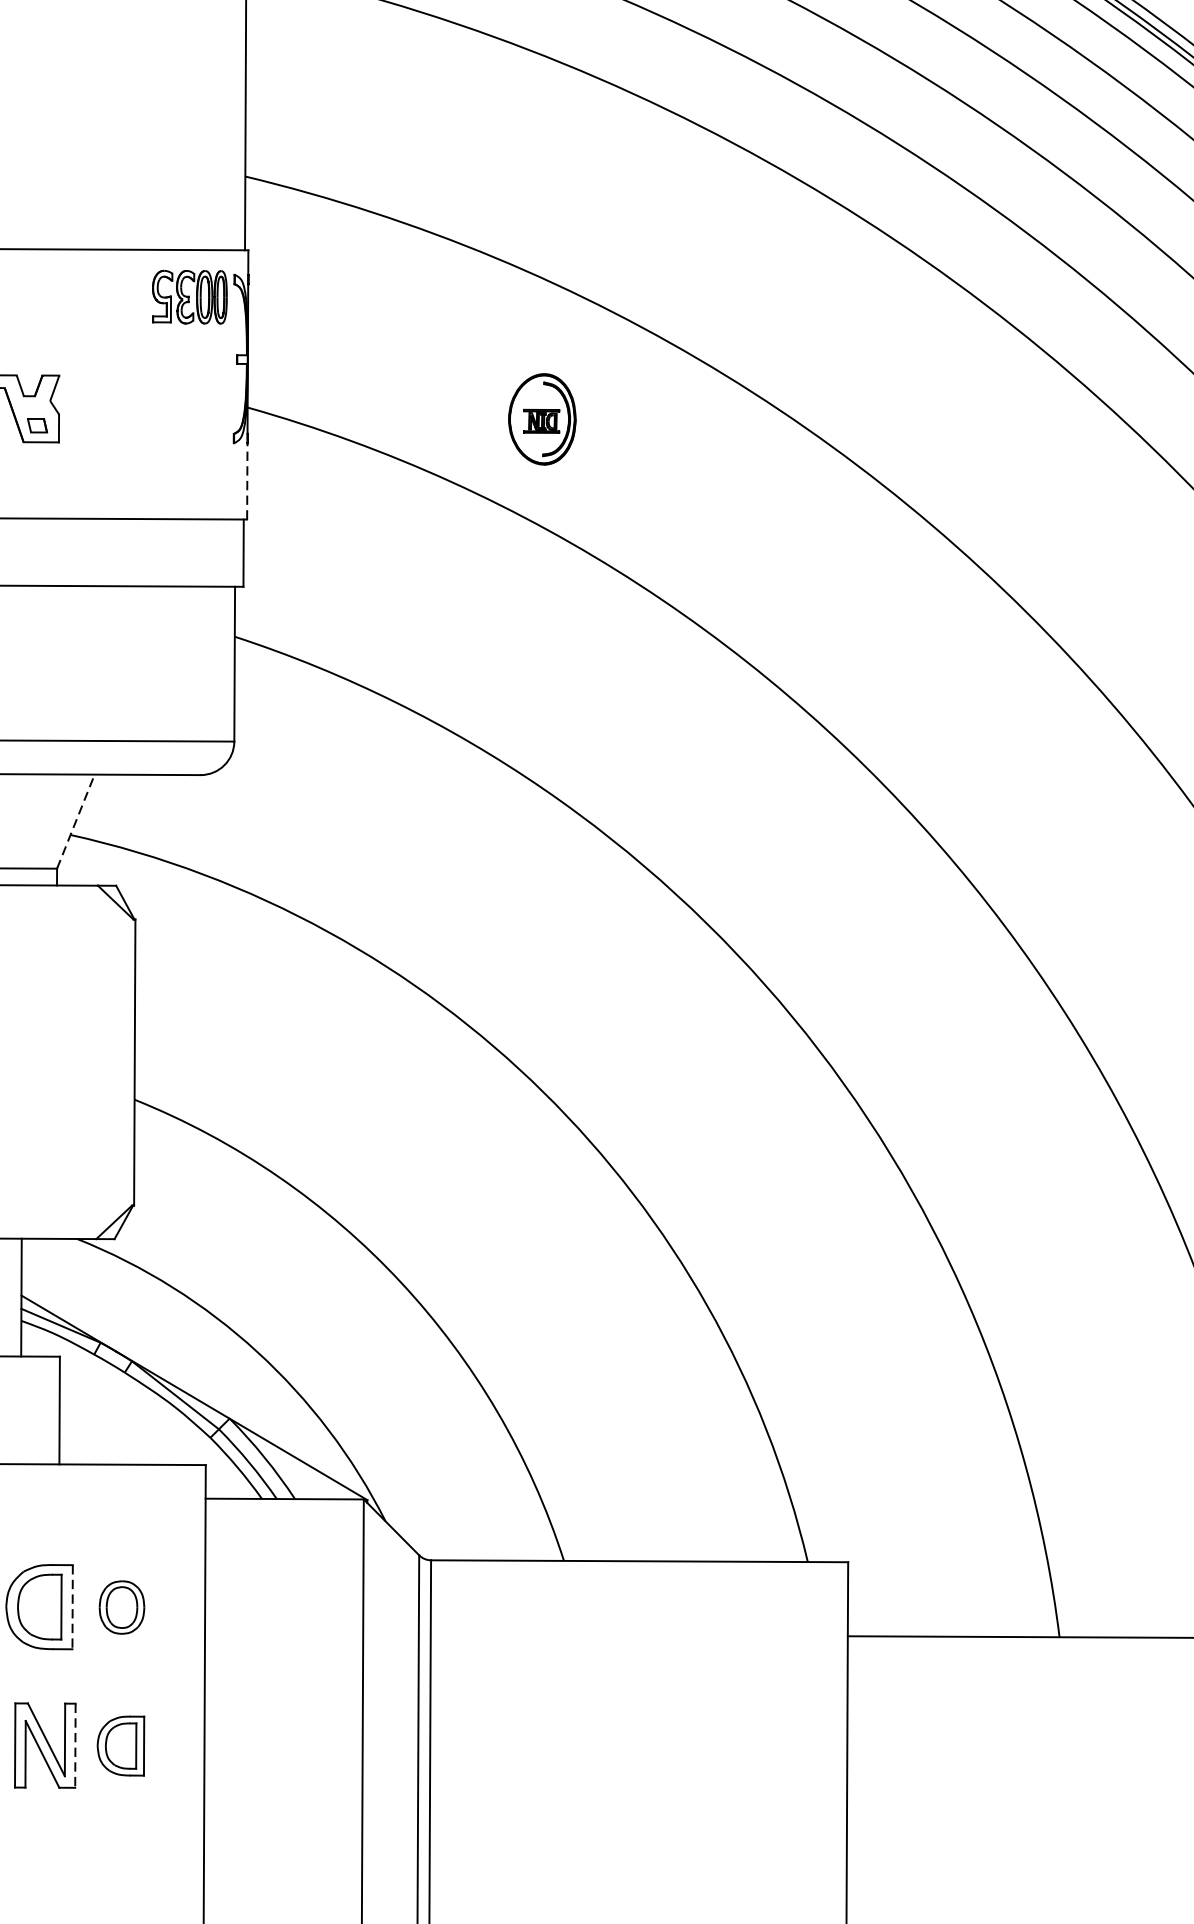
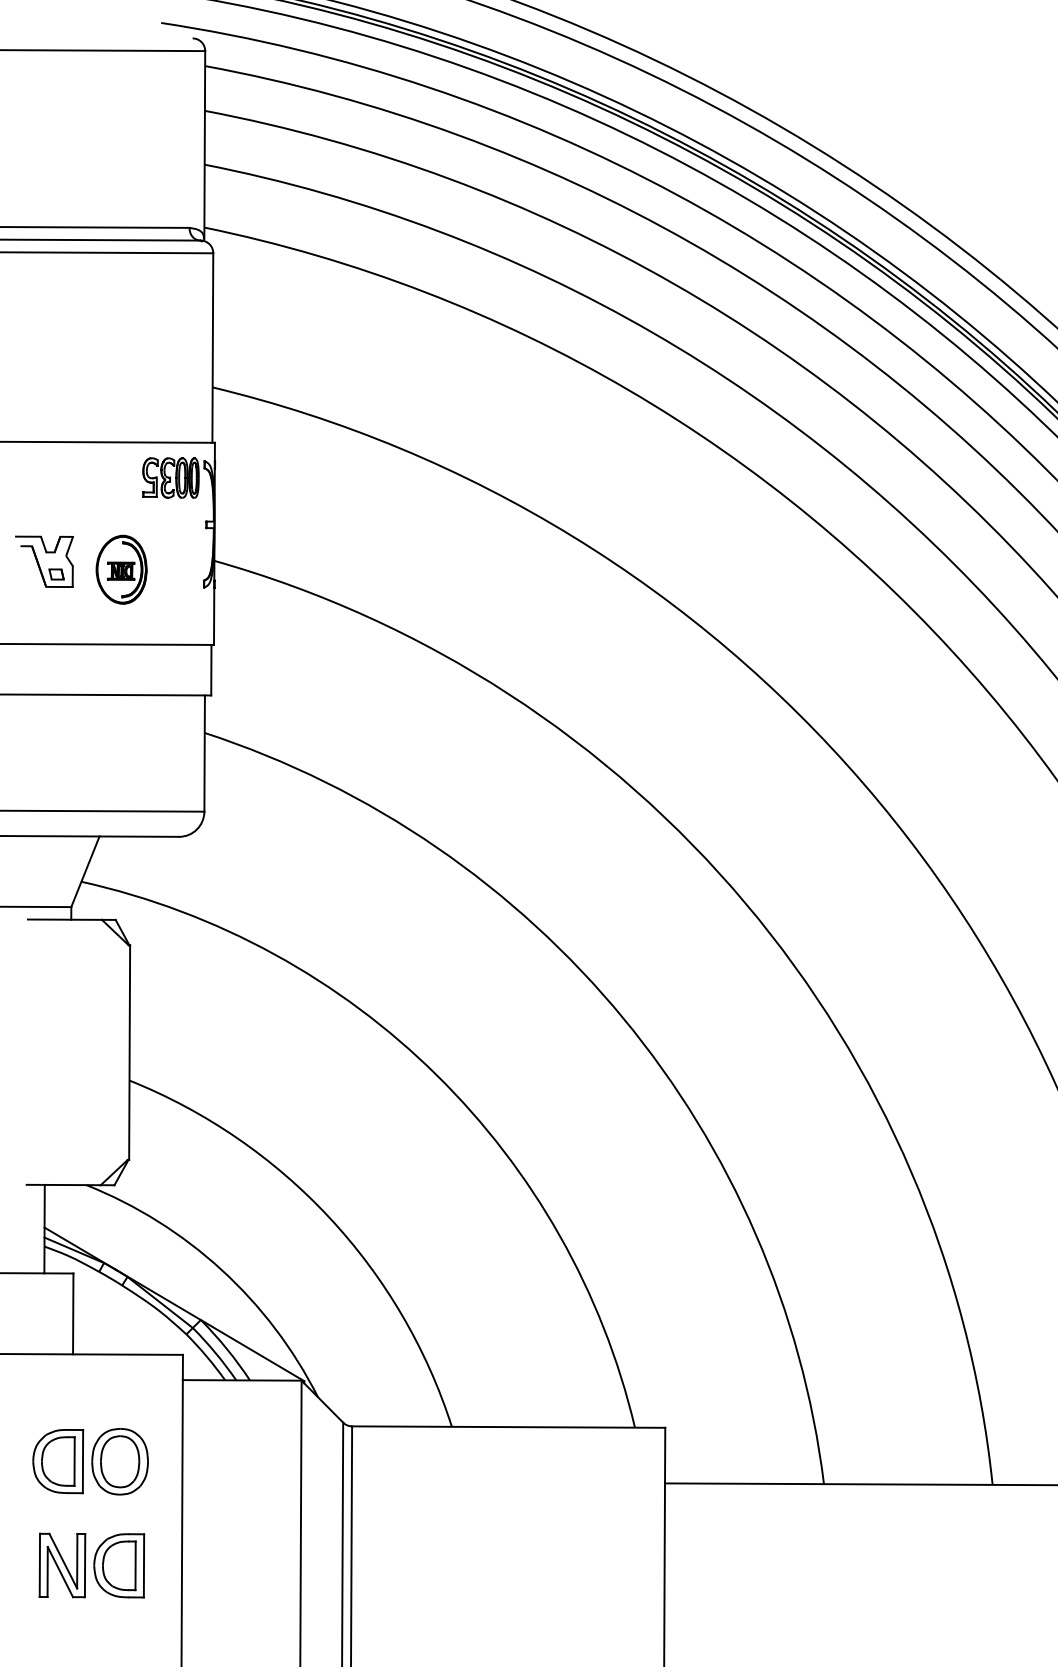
part: (542, 419) -> (121, 569), moved
line: (247, 481) -> (214, 616), dashed -> solid
line: (75, 821) -> (85, 871), dashed -> solid
line: (73, 1607) -> (83, 1461), dashed -> solid
part: (121, 1607) -> (119, 1461), size x1.67
line: (75, 1745) -> (85, 1565), dashed -> solid
part: (121, 1745) -> (119, 1565), size x1.43

